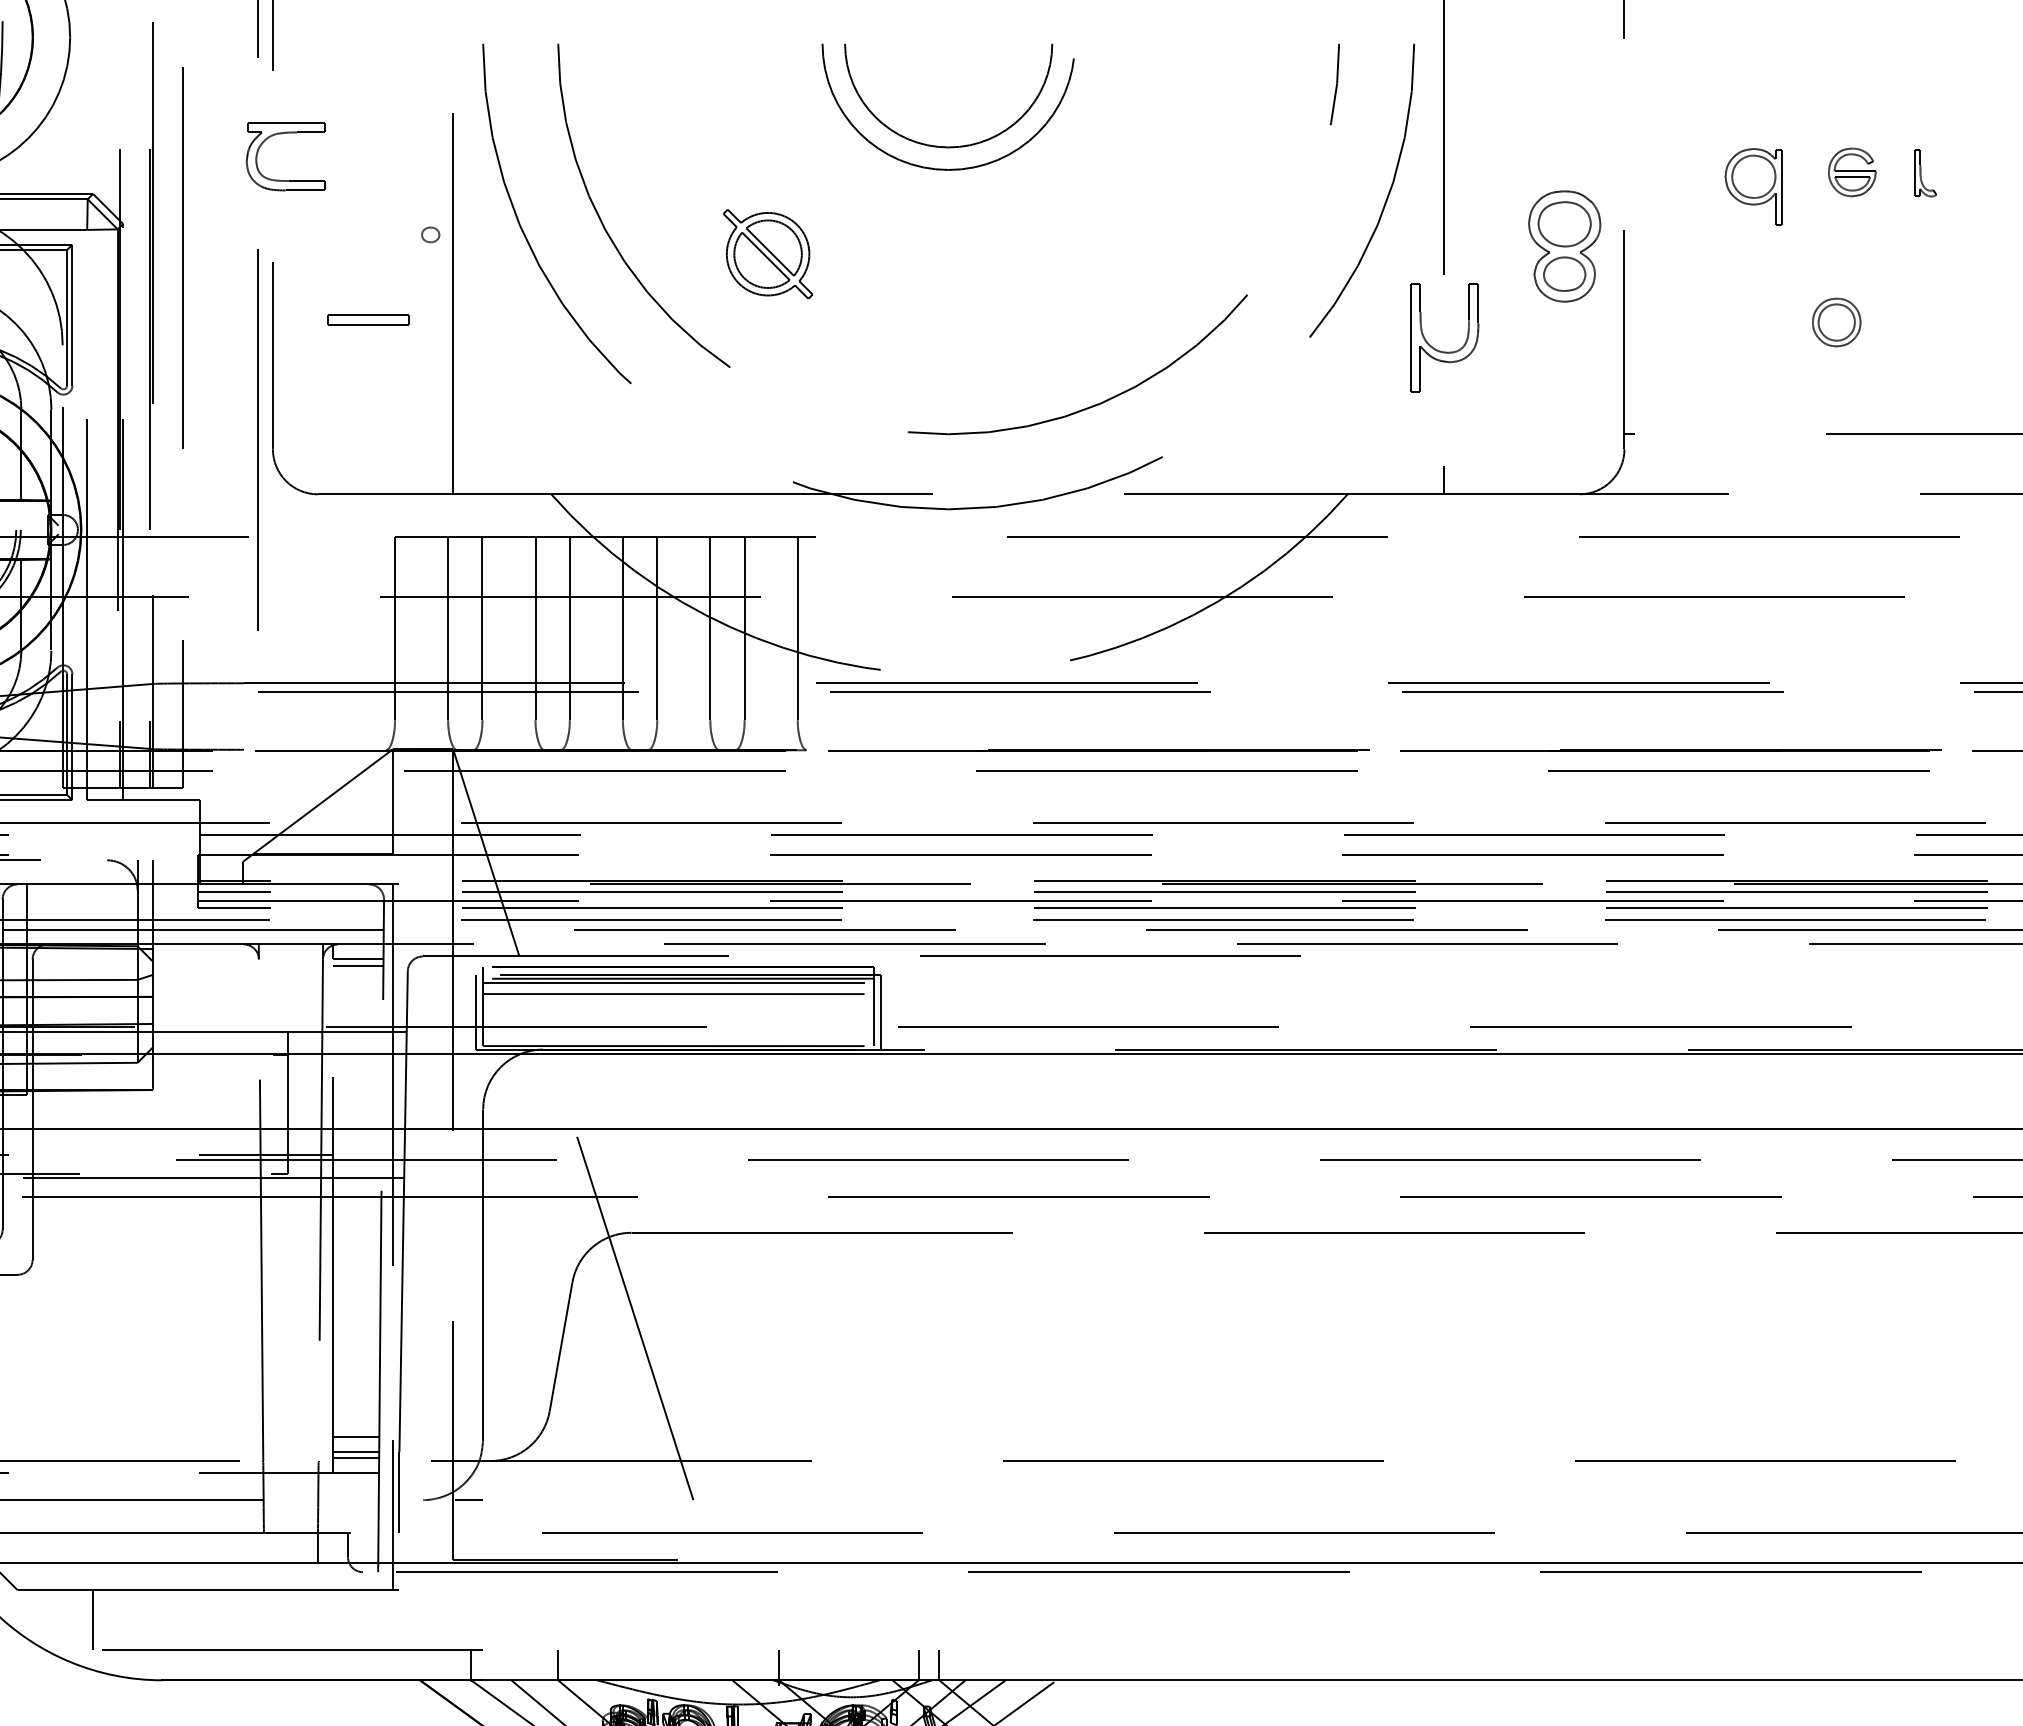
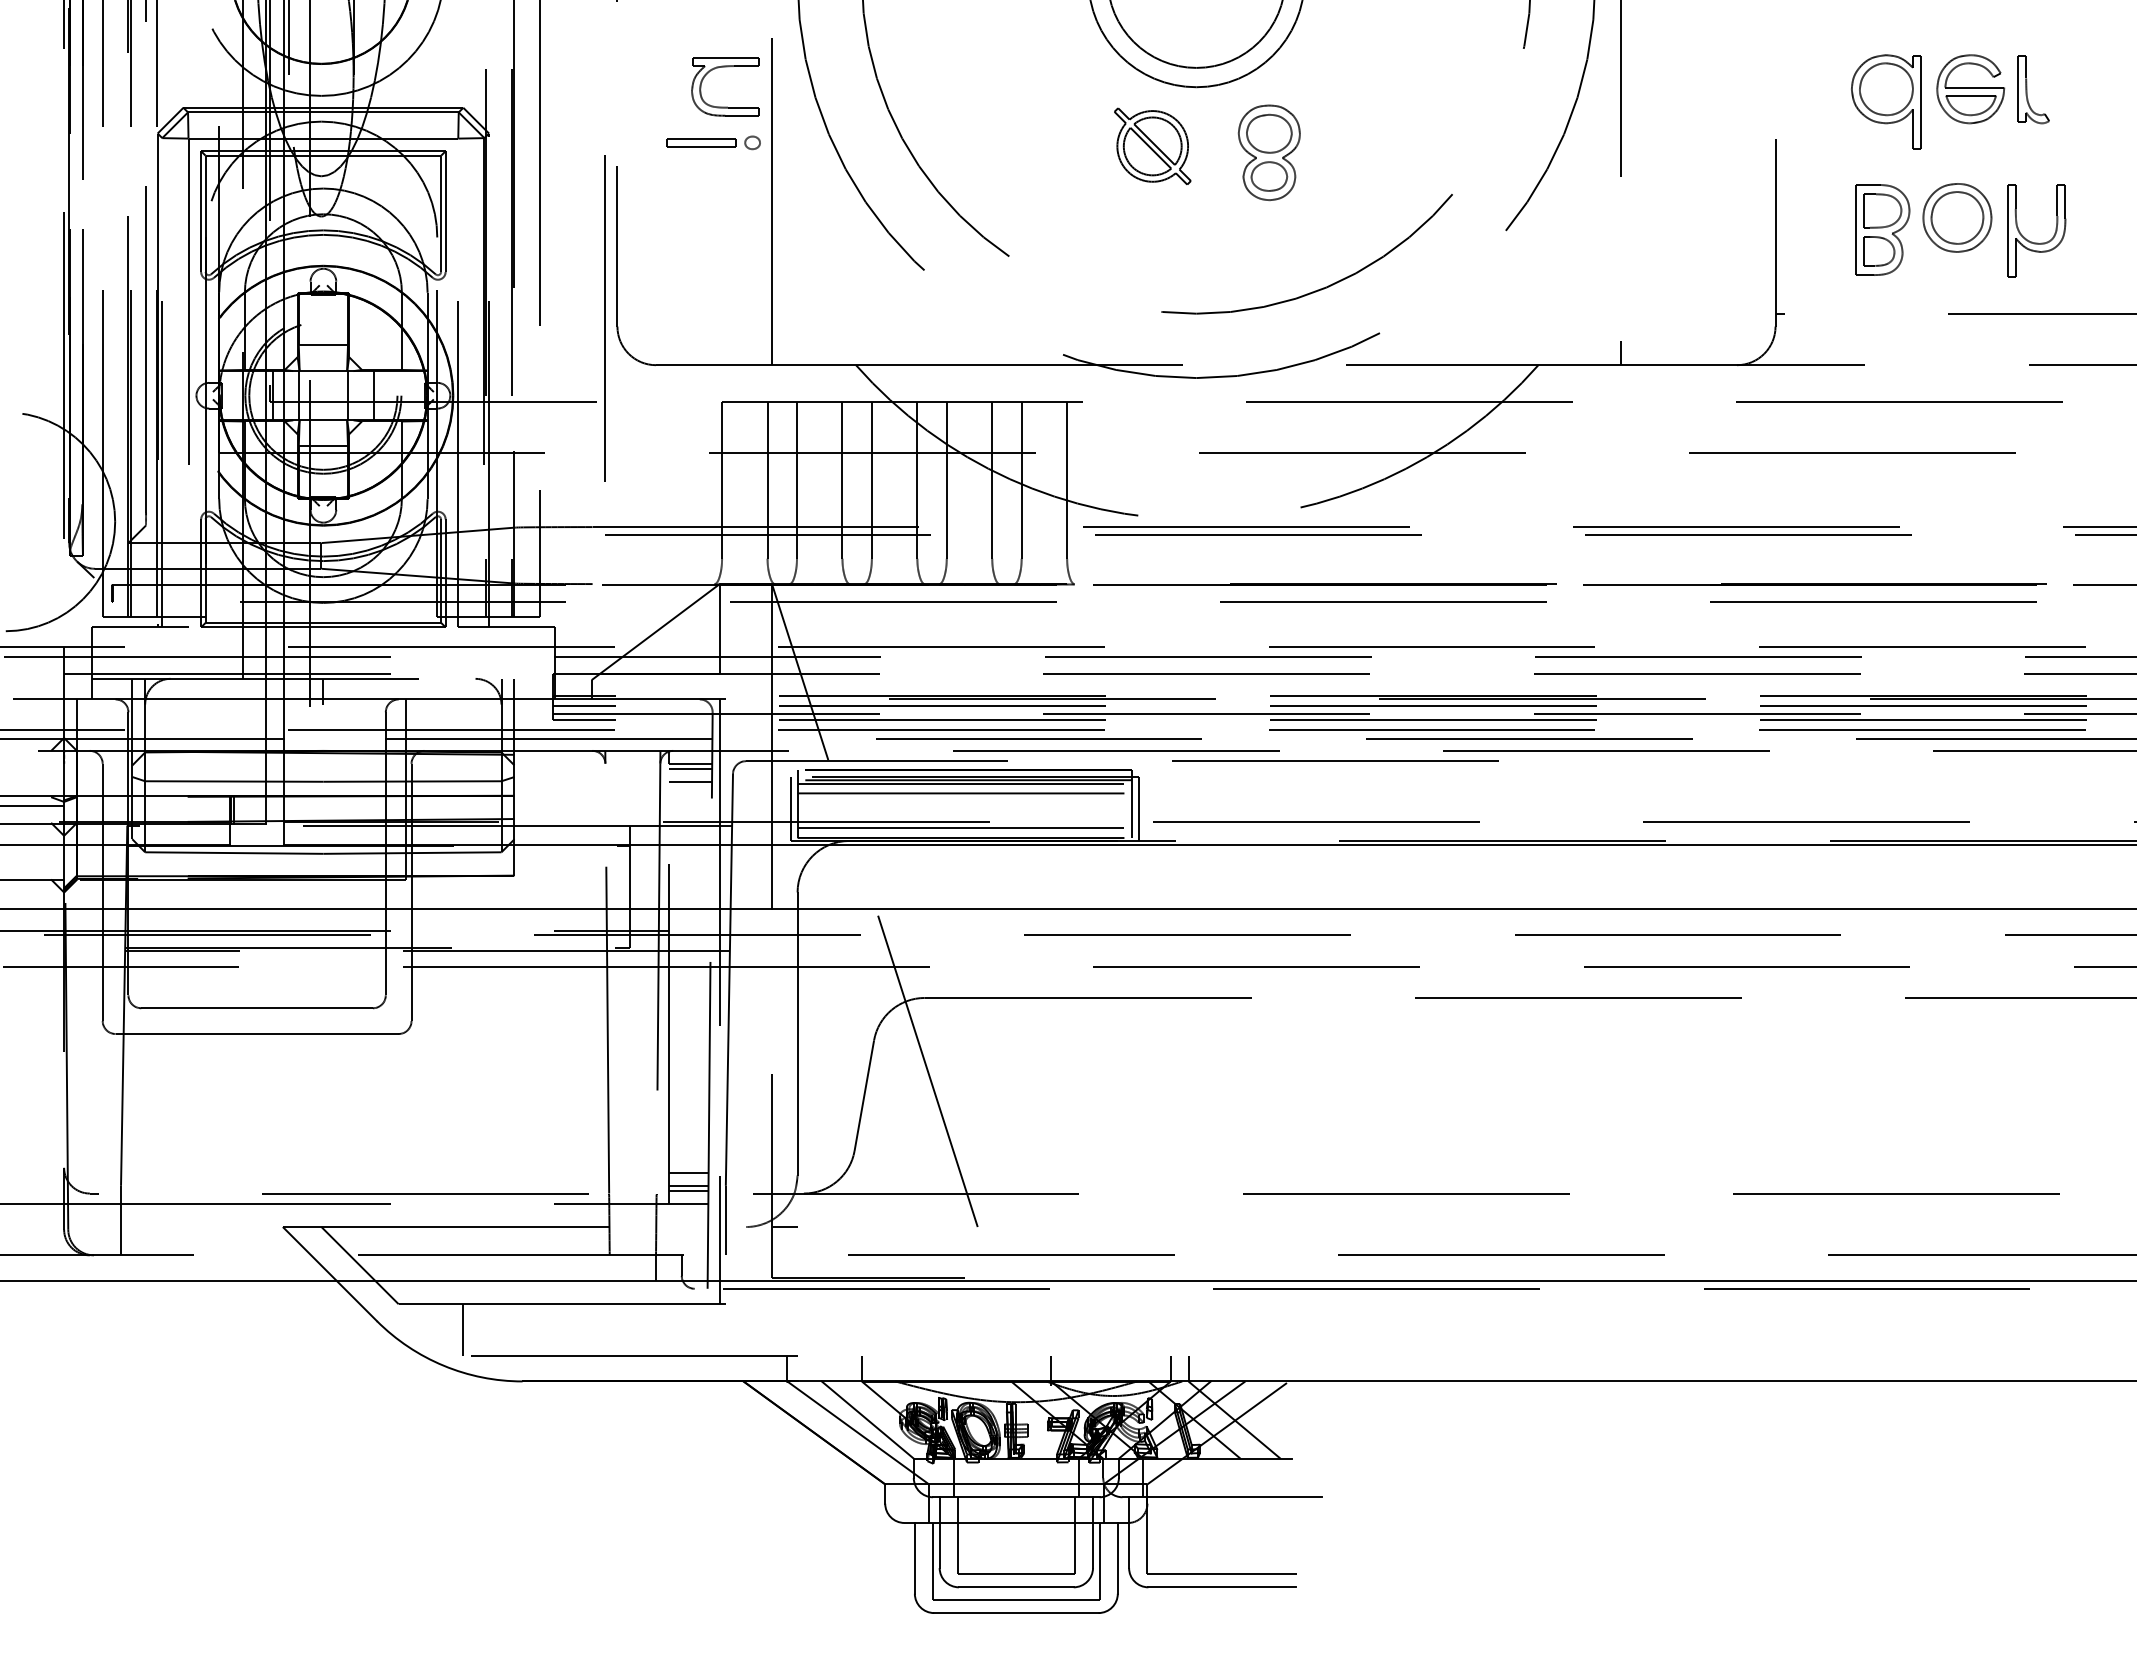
part: (285, 134) -> (725, 67), moved
part: (1851, 172) -> (1970, 89), size x1.67
part: (1925, 172) -> (2033, 89), size x1.67
part: (1753, 186) -> (1886, 101), size x1.43
part: (1563, 246) -> (1268, 152), moved
part: (767, 253) -> (1152, 145), moved
part: (368, 319) -> (701, 142), moved
part: (1836, 321) -> (1957, 217), size x1.67
part: (1749, 335) -> (1882, 229), added
part: (1439, 349) -> (2032, 241), moved
line: (358, 980) -> (690, 781), added
line: (677, 1033) -> (964, 827), added

